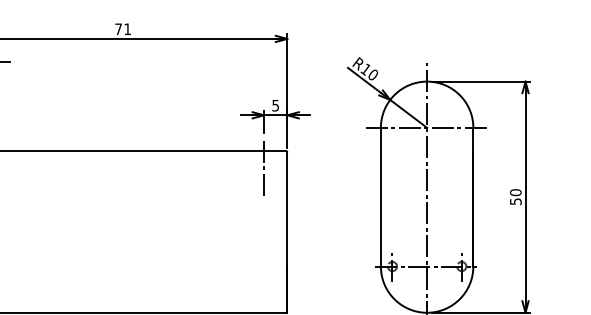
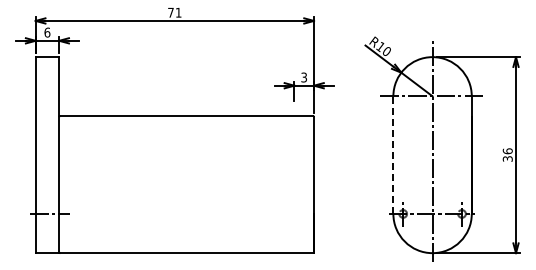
text: (274, 104) -> (303, 76), 5 -> 3
line: (264, 165) -> (294, 128), removed
text: (515, 196) -> (507, 154), 50 -> 36
line: (381, 197) -> (393, 155), solid -> dashed

